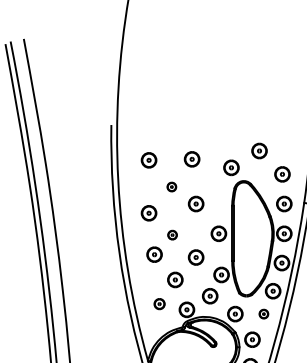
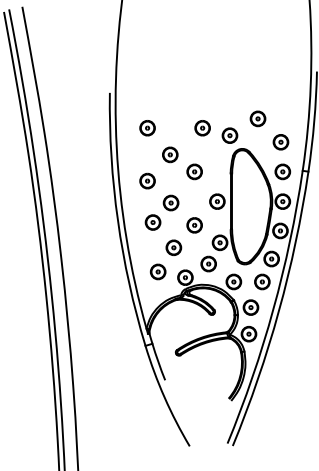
part: (191, 159) -> (202, 128), moved
part: (171, 186) -> (170, 154), size x1.67
part: (171, 234) -> (170, 202), size x1.67
part: (158, 303) -> (157, 271), size x1.43
part: (263, 313) -> (262, 281), size x1.67

